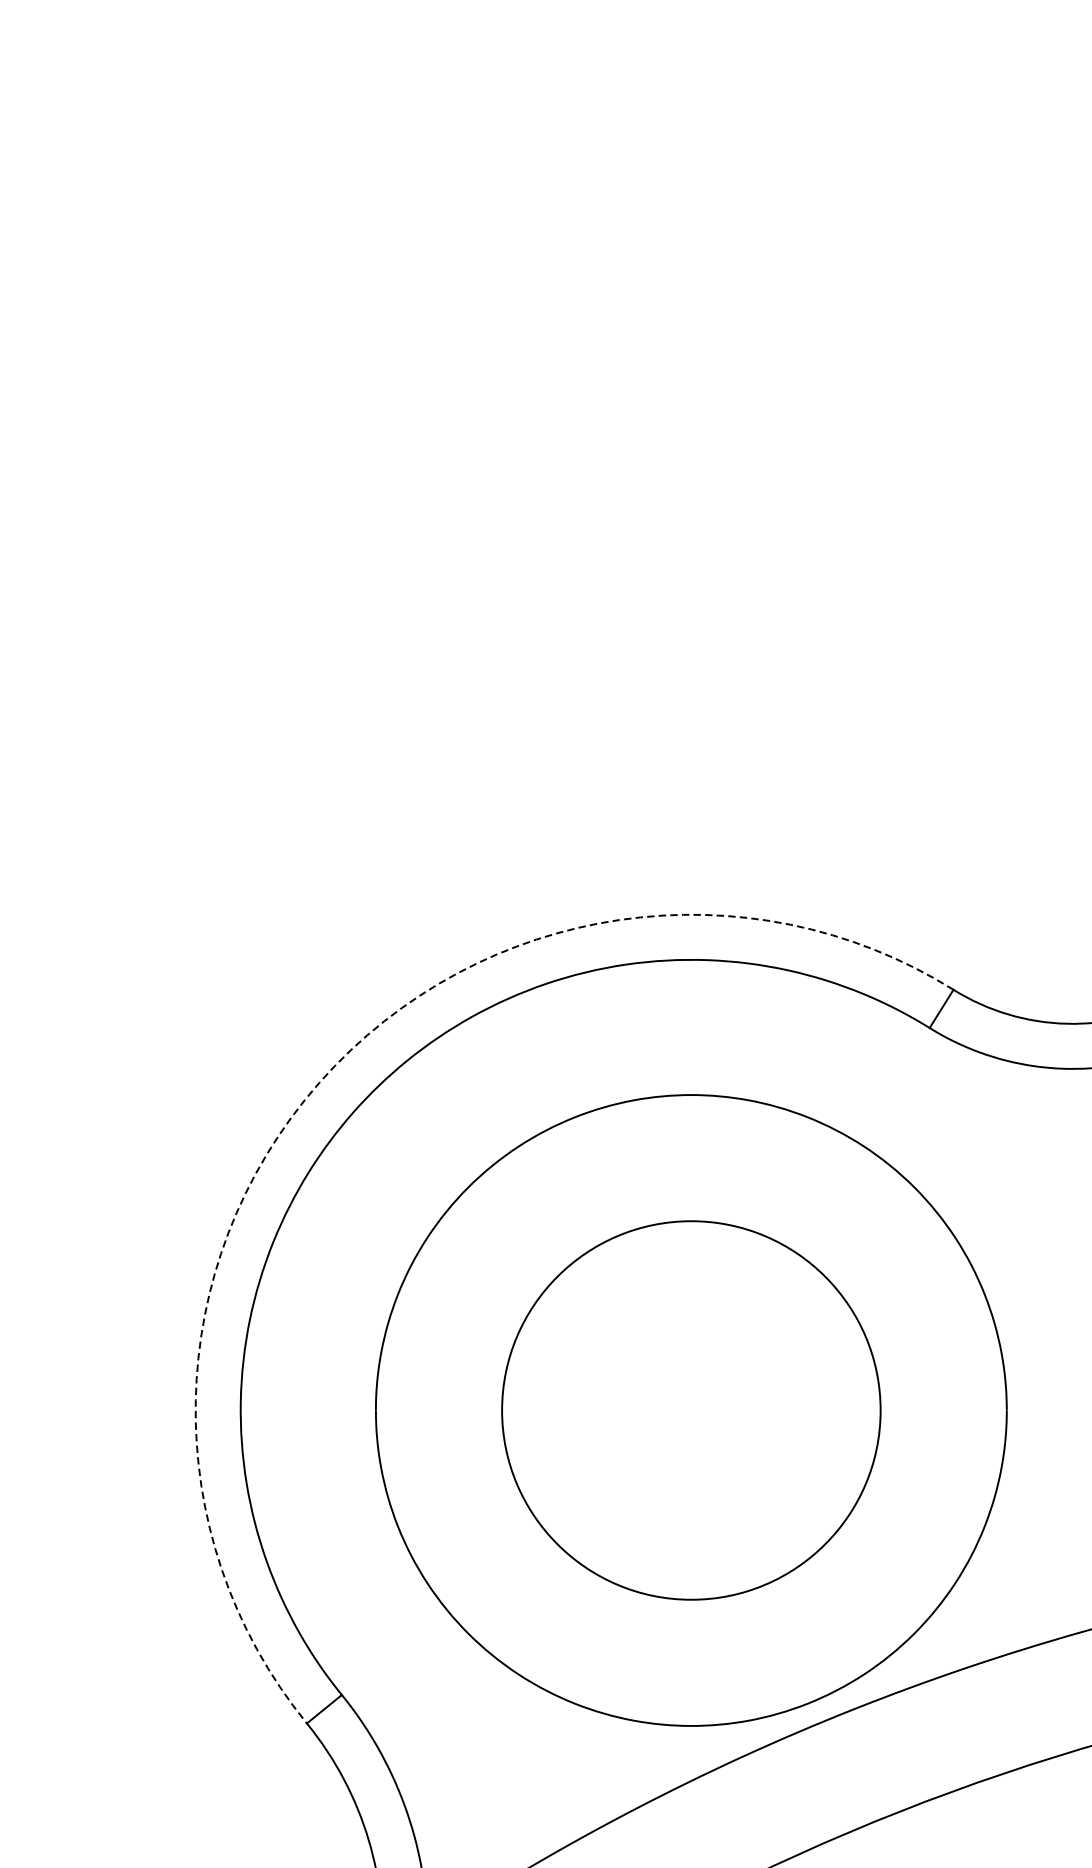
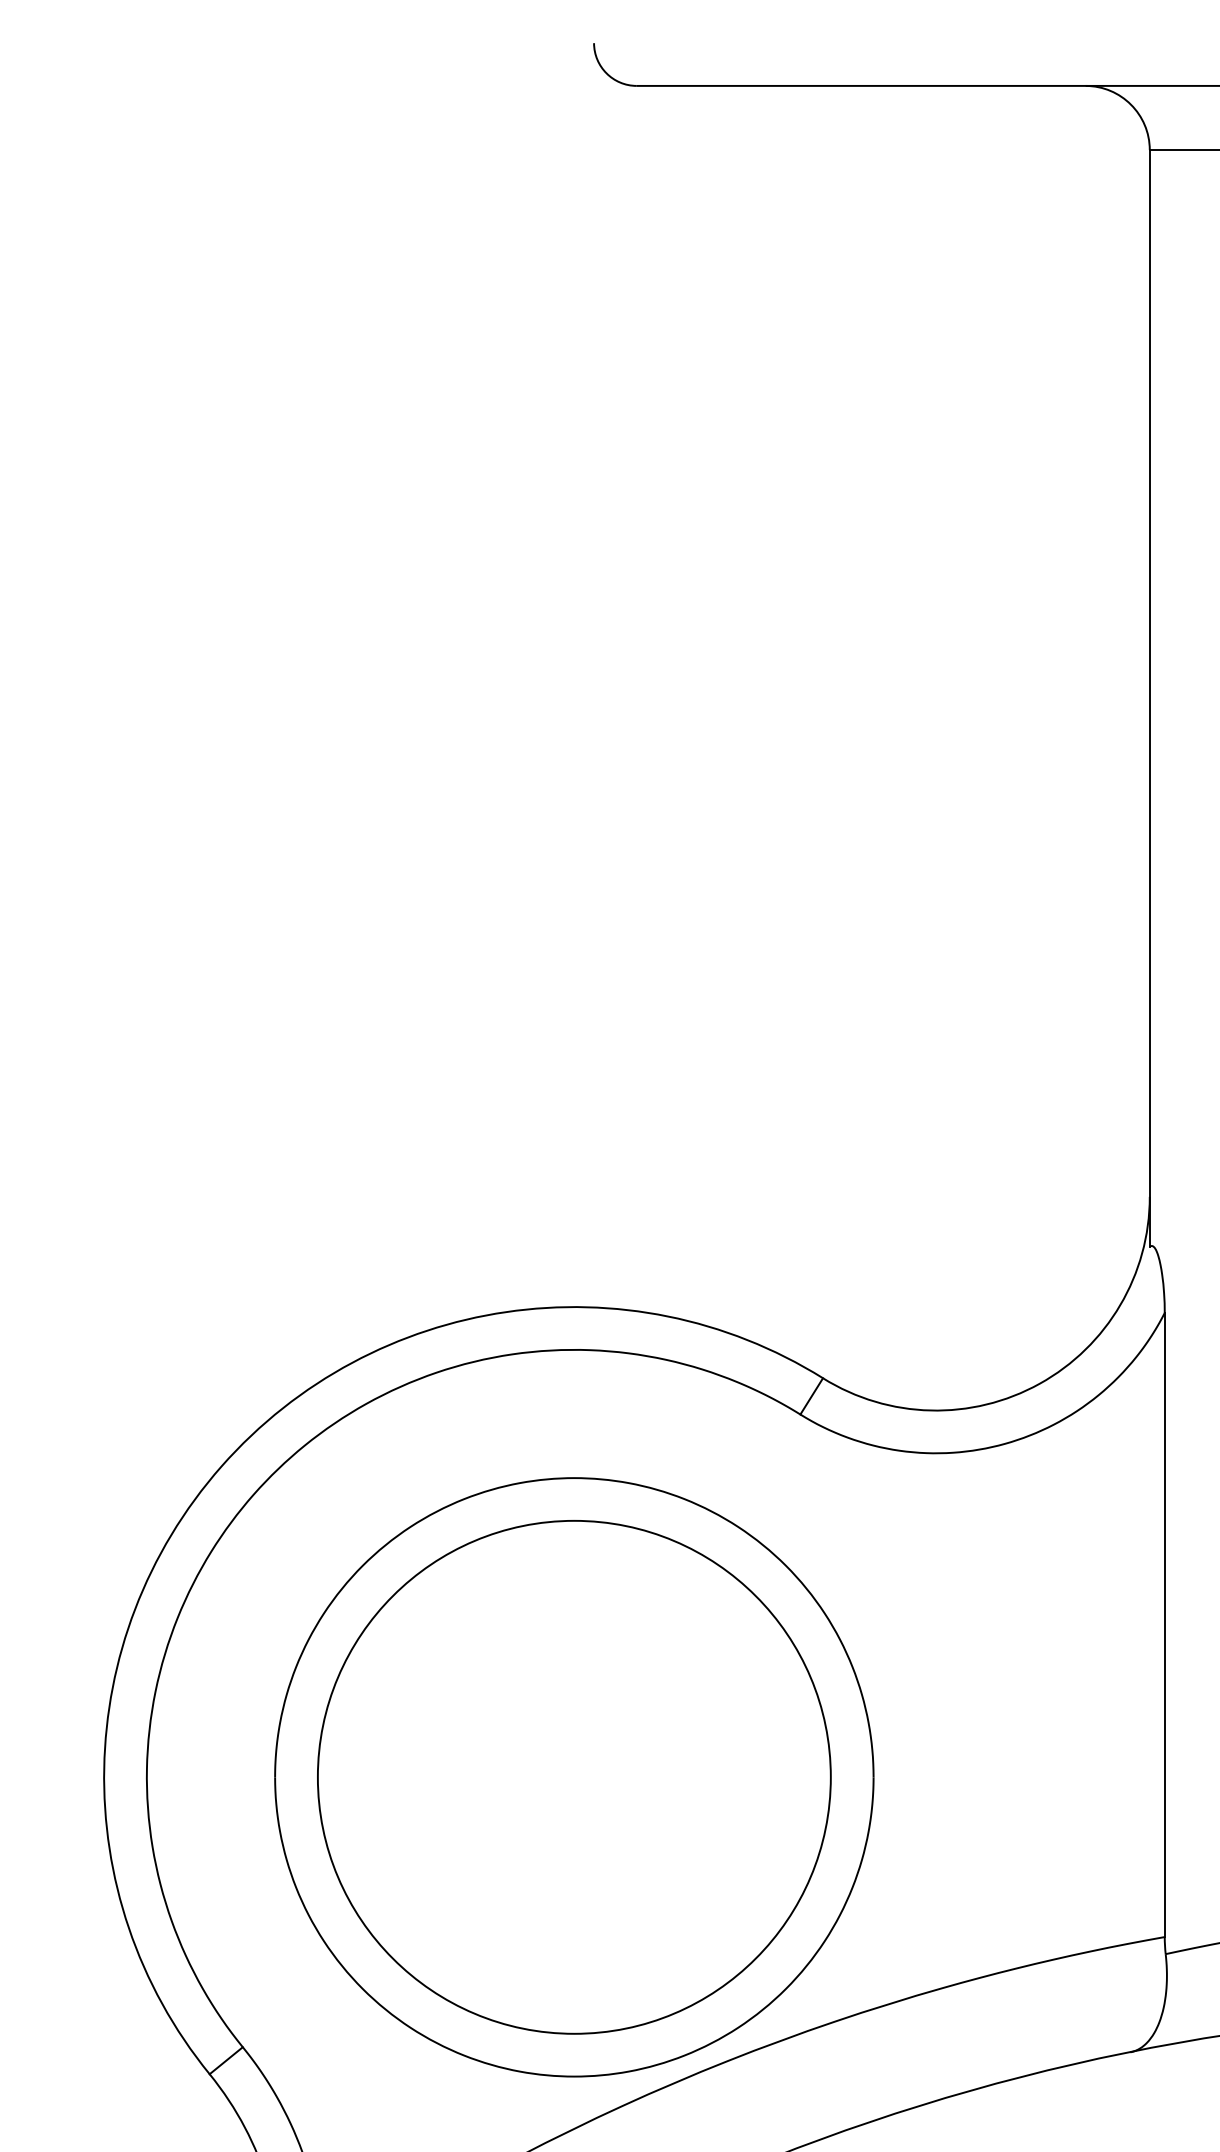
arc: (319, 1082) -> (221, 1466), dashed -> solid
circle: (690, 1409) -> (573, 1776), size x1.43

